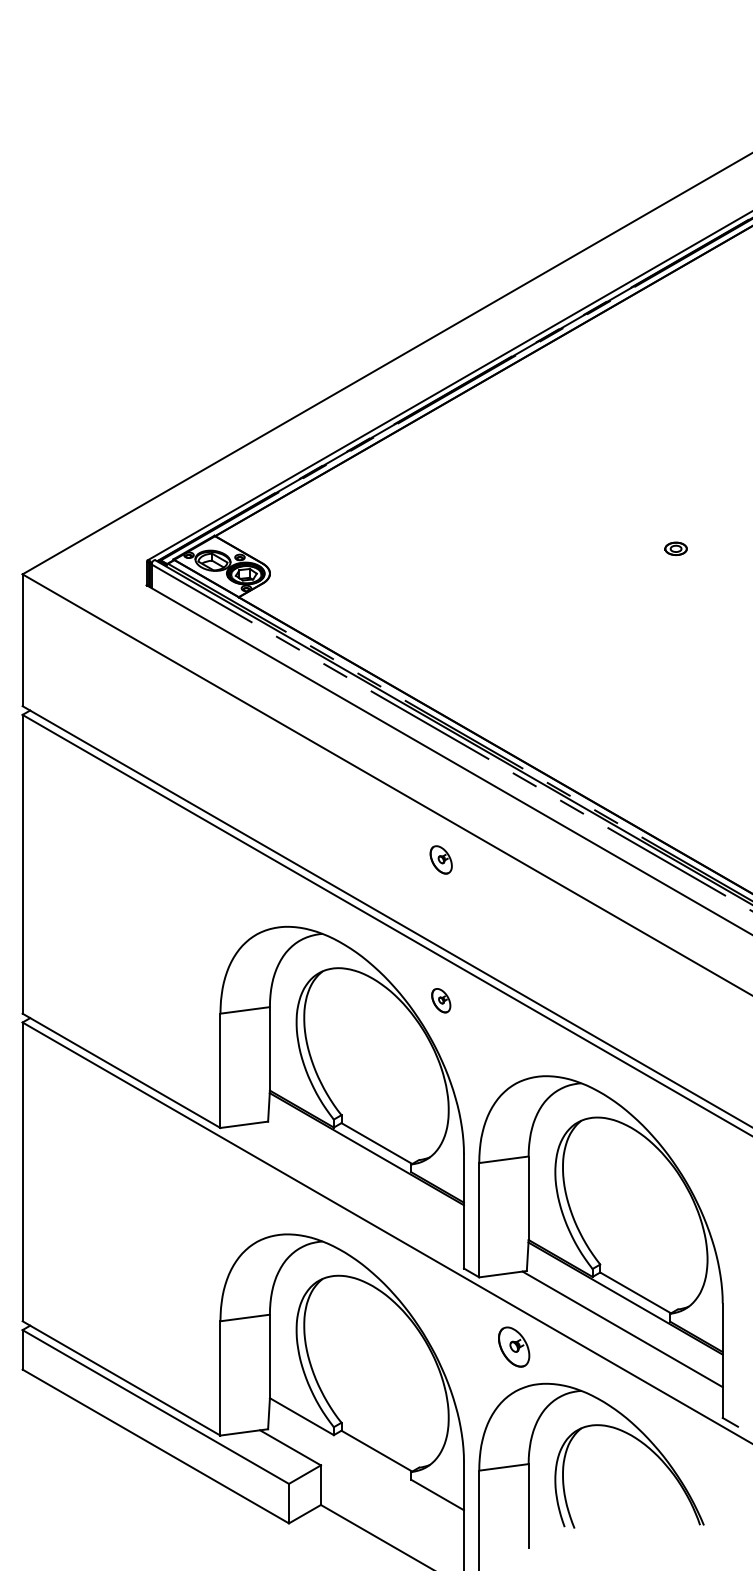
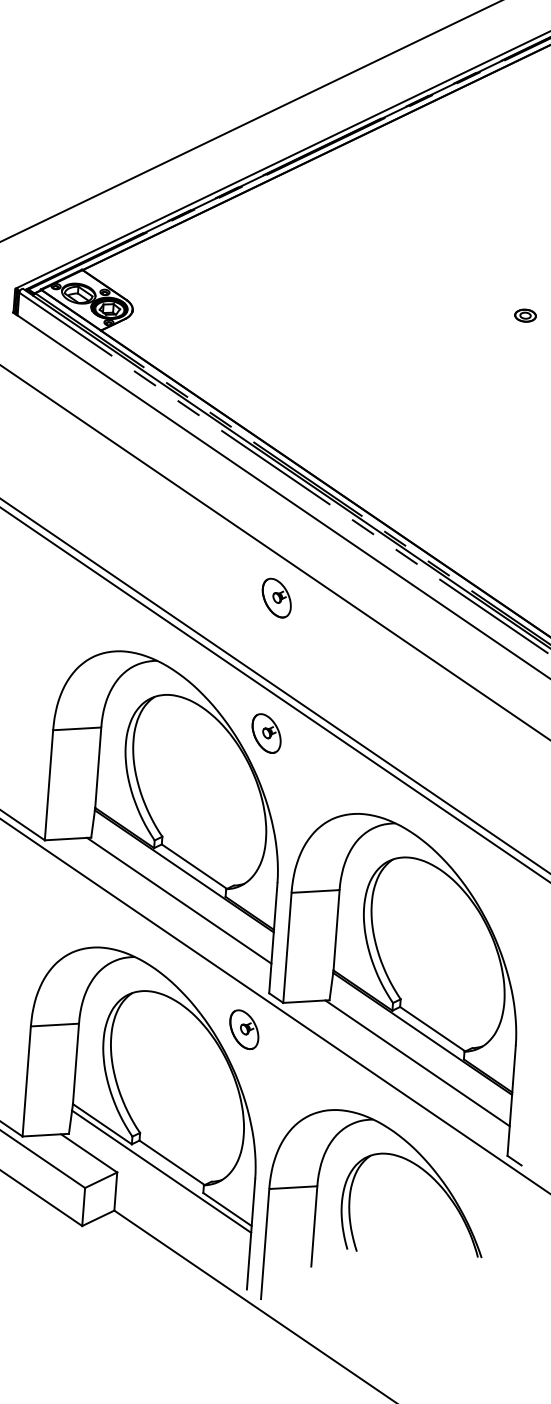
part: (441, 859) -> (277, 597), size x1.43
part: (441, 1000) -> (266, 733), size x1.67
line: (363, 1179) -> (178, 900), added
part: (514, 1346) -> (244, 1029), moved
line: (366, 1461) -> (161, 1172), added

